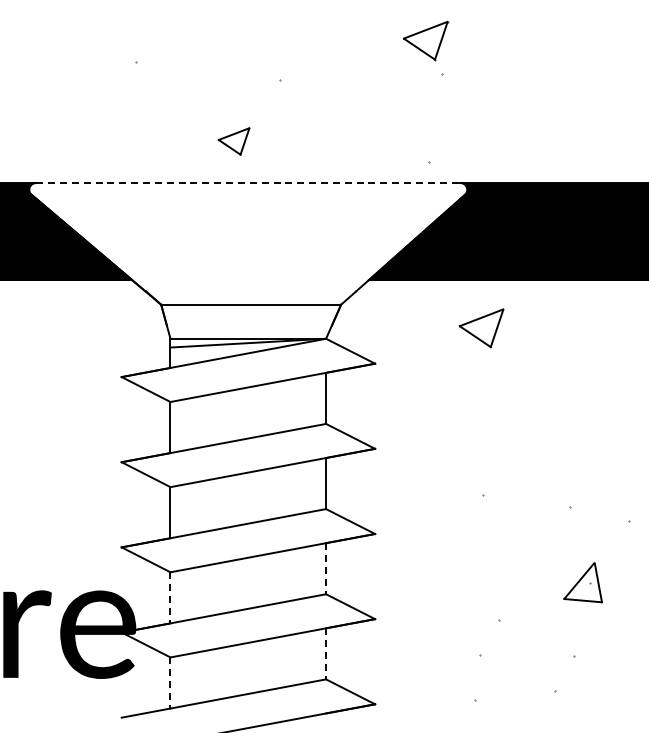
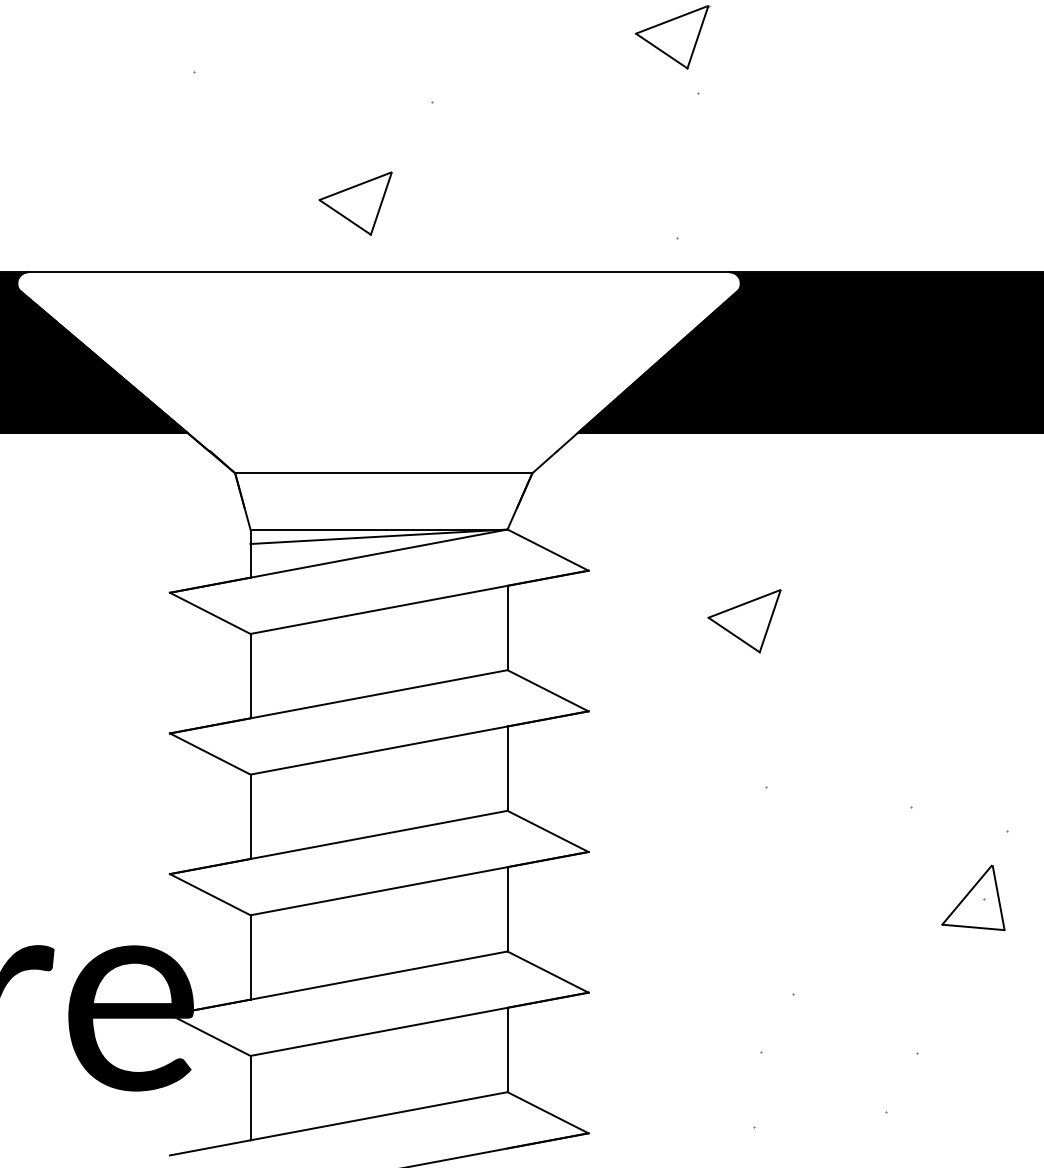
part: (233, 141) -> (354, 203), size x1.43
line: (248, 183) -> (379, 273), dashed -> solid
part: (481, 328) -> (744, 621), moved
line: (326, 568) -> (508, 908), dashed -> solid
part: (582, 582) -> (972, 897), moved
line: (170, 597) -> (250, 956), dashed -> solid
line: (326, 653) -> (508, 1049), dashed -> solid
line: (170, 682) -> (250, 1097), dashed -> solid

